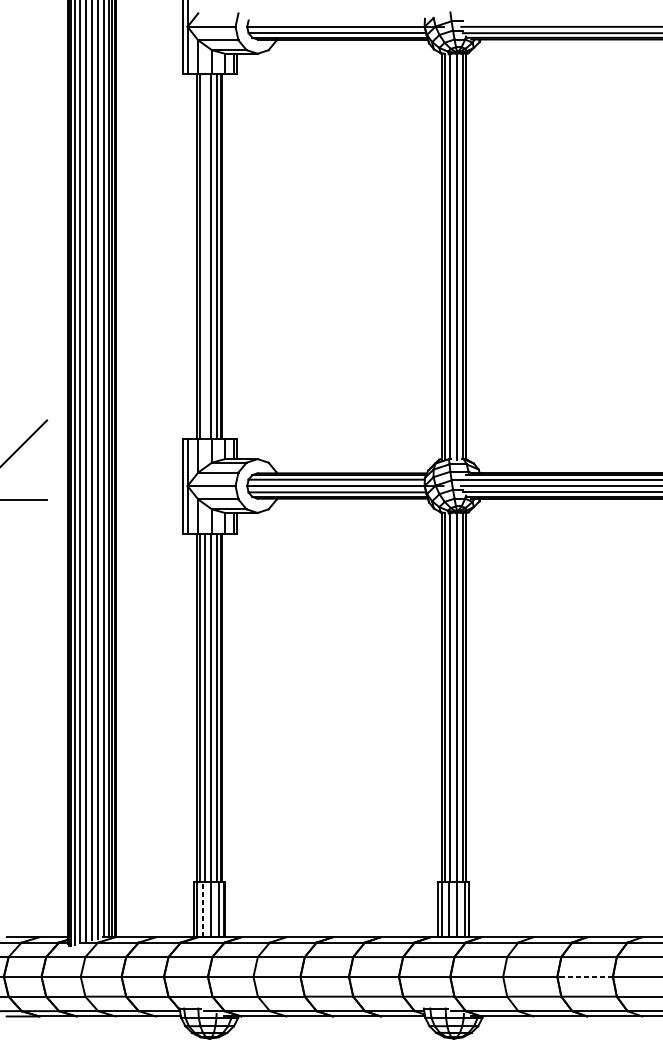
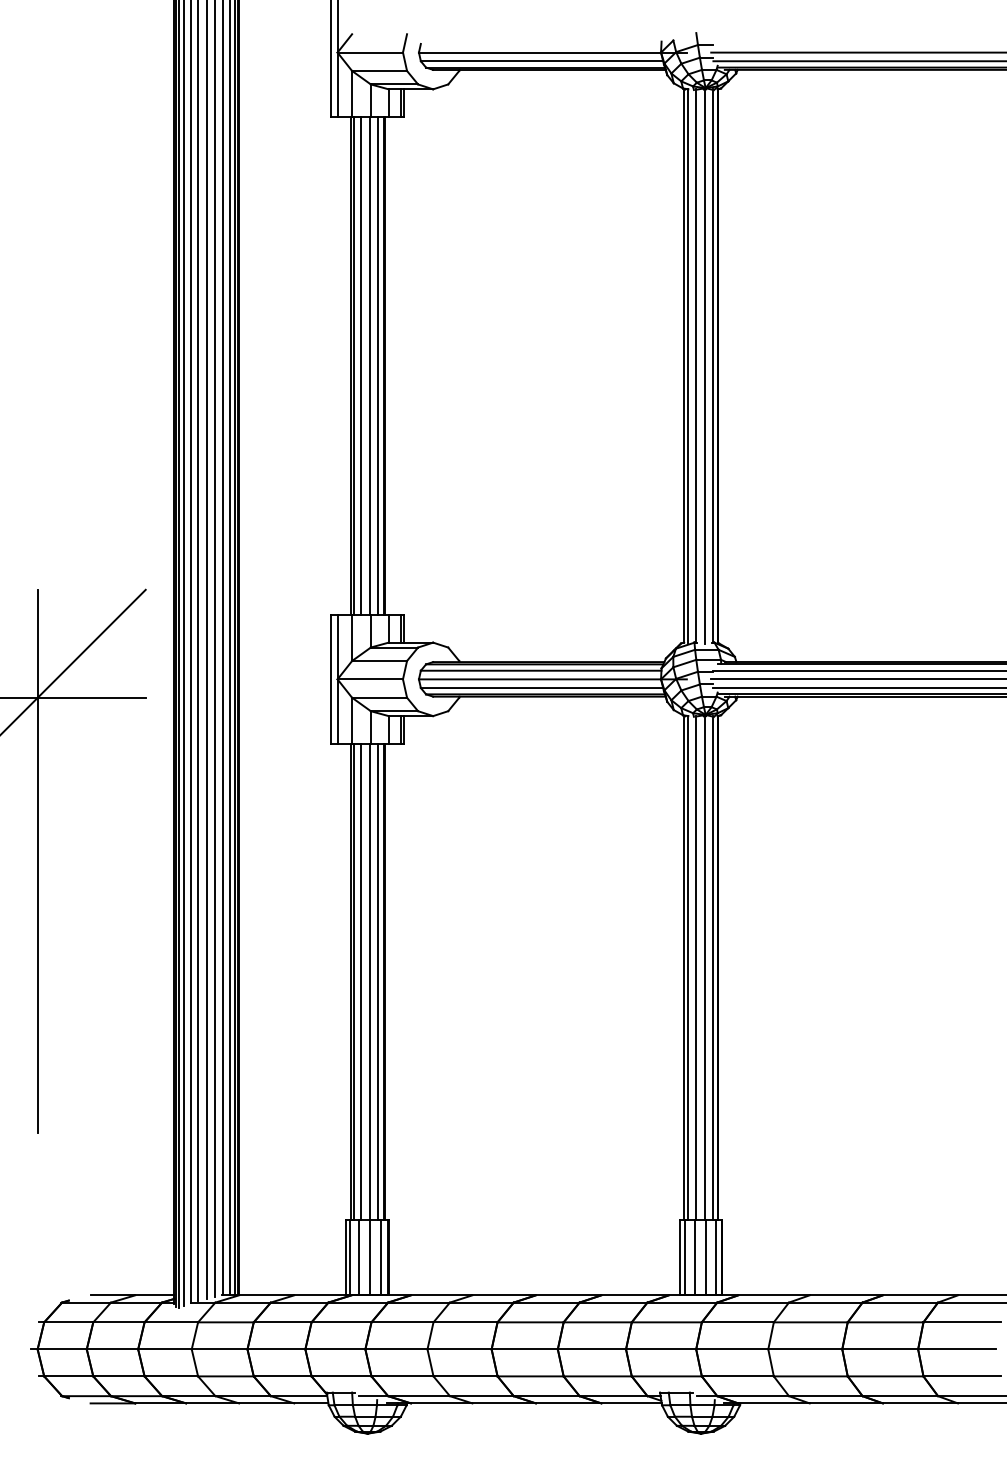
line: (204, 256) -> (360, 365), added
line: (203, 909) -> (359, 1257), dashed -> solid
line: (585, 976) -> (880, 1349), dashed -> solid

